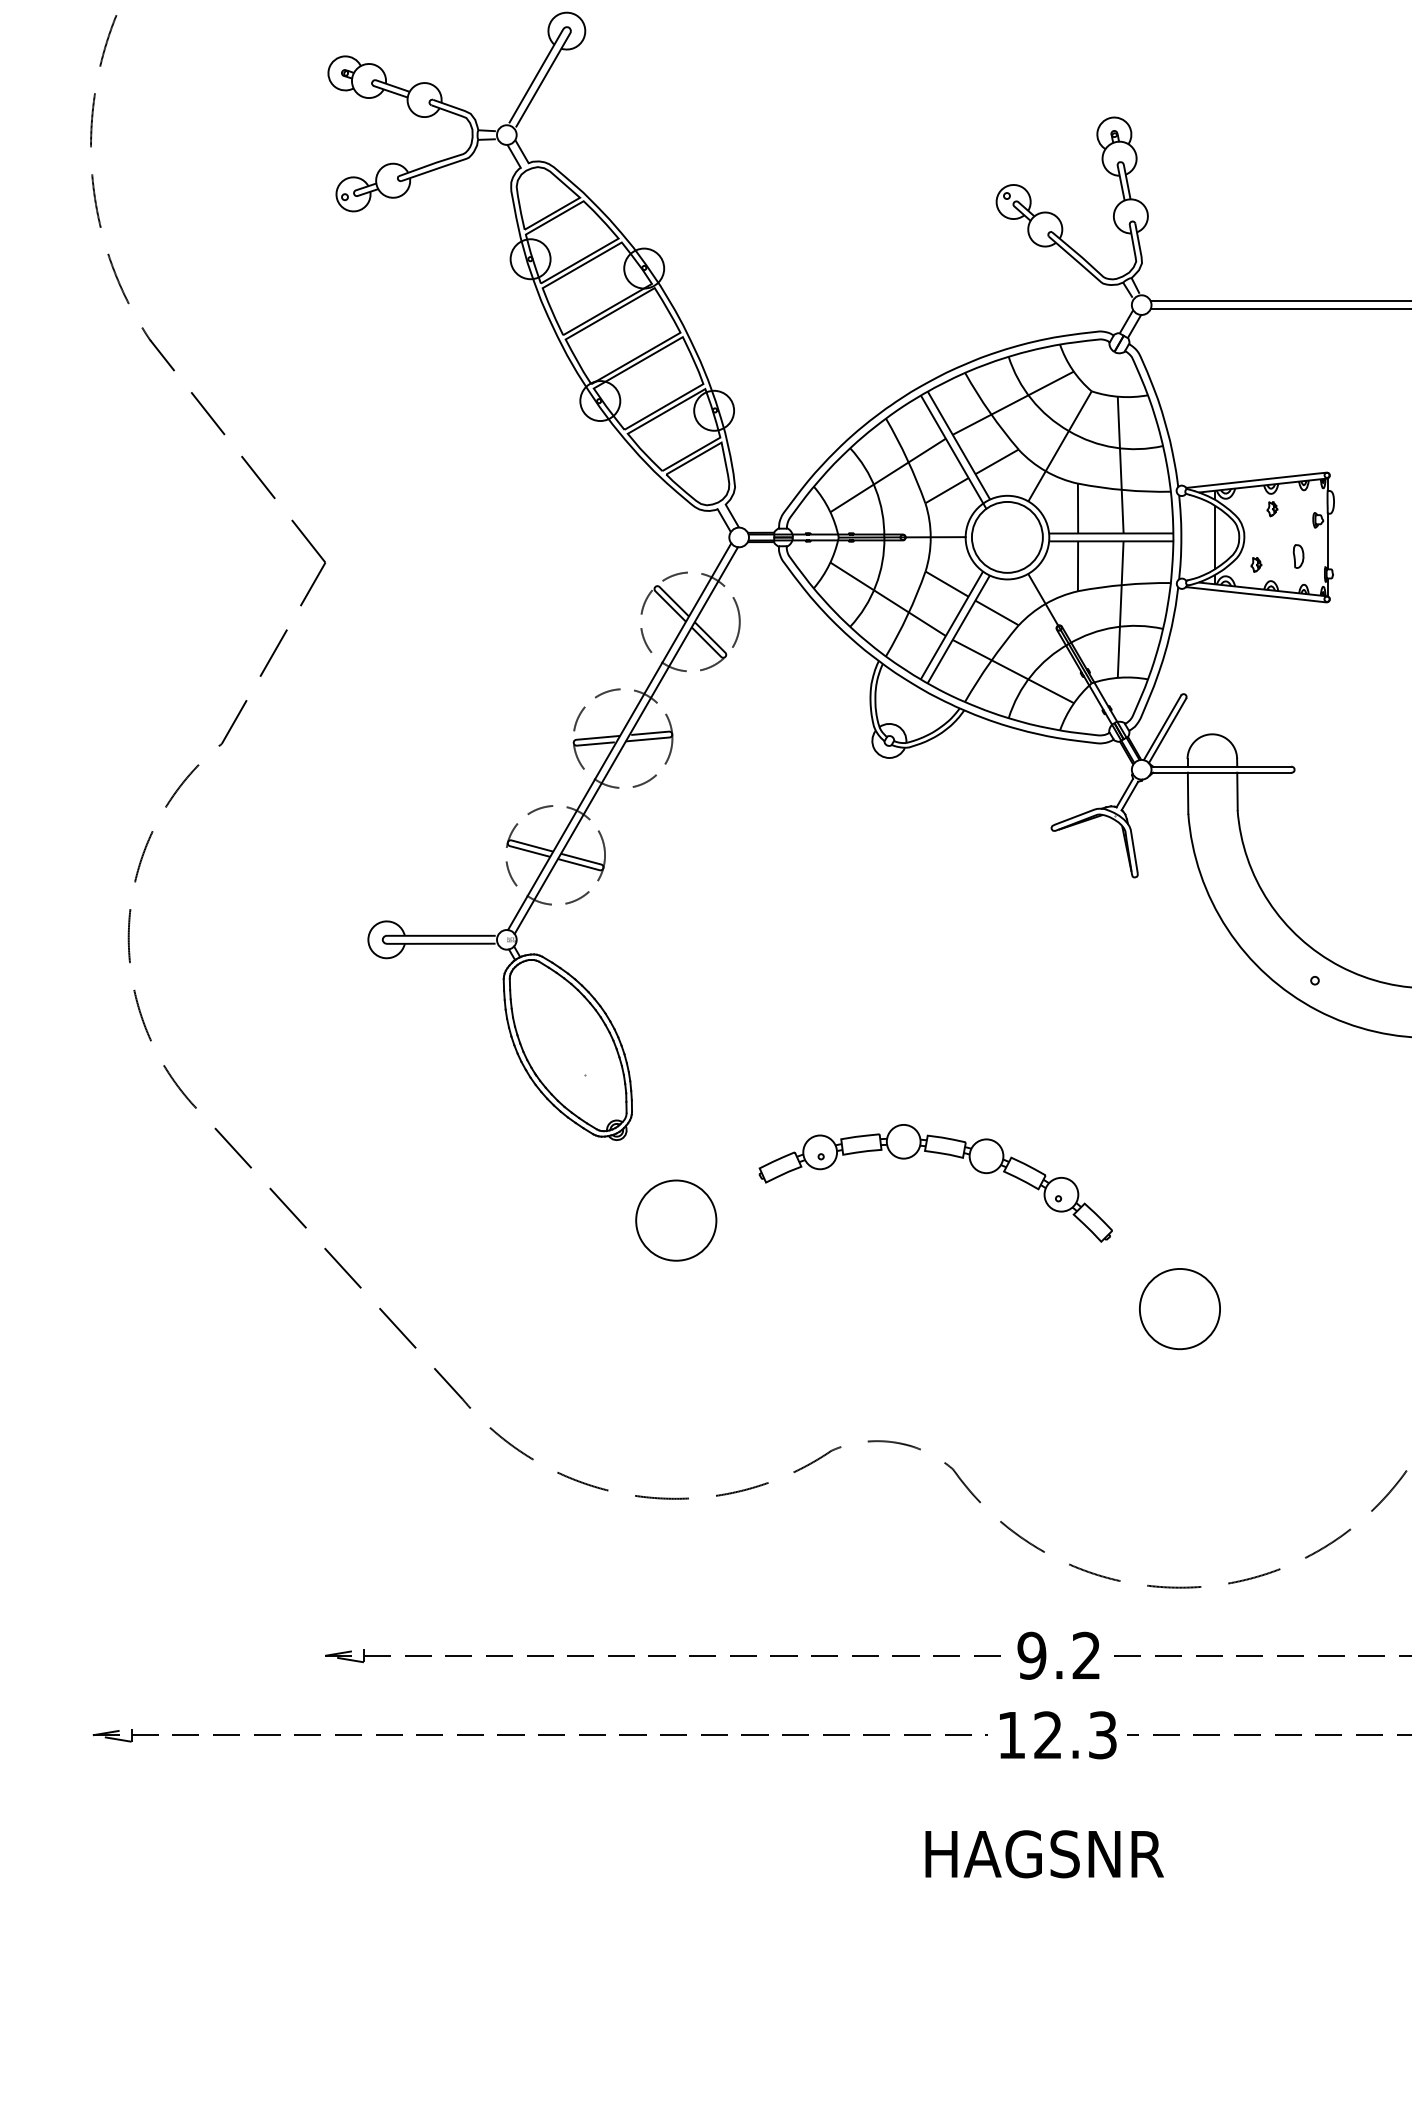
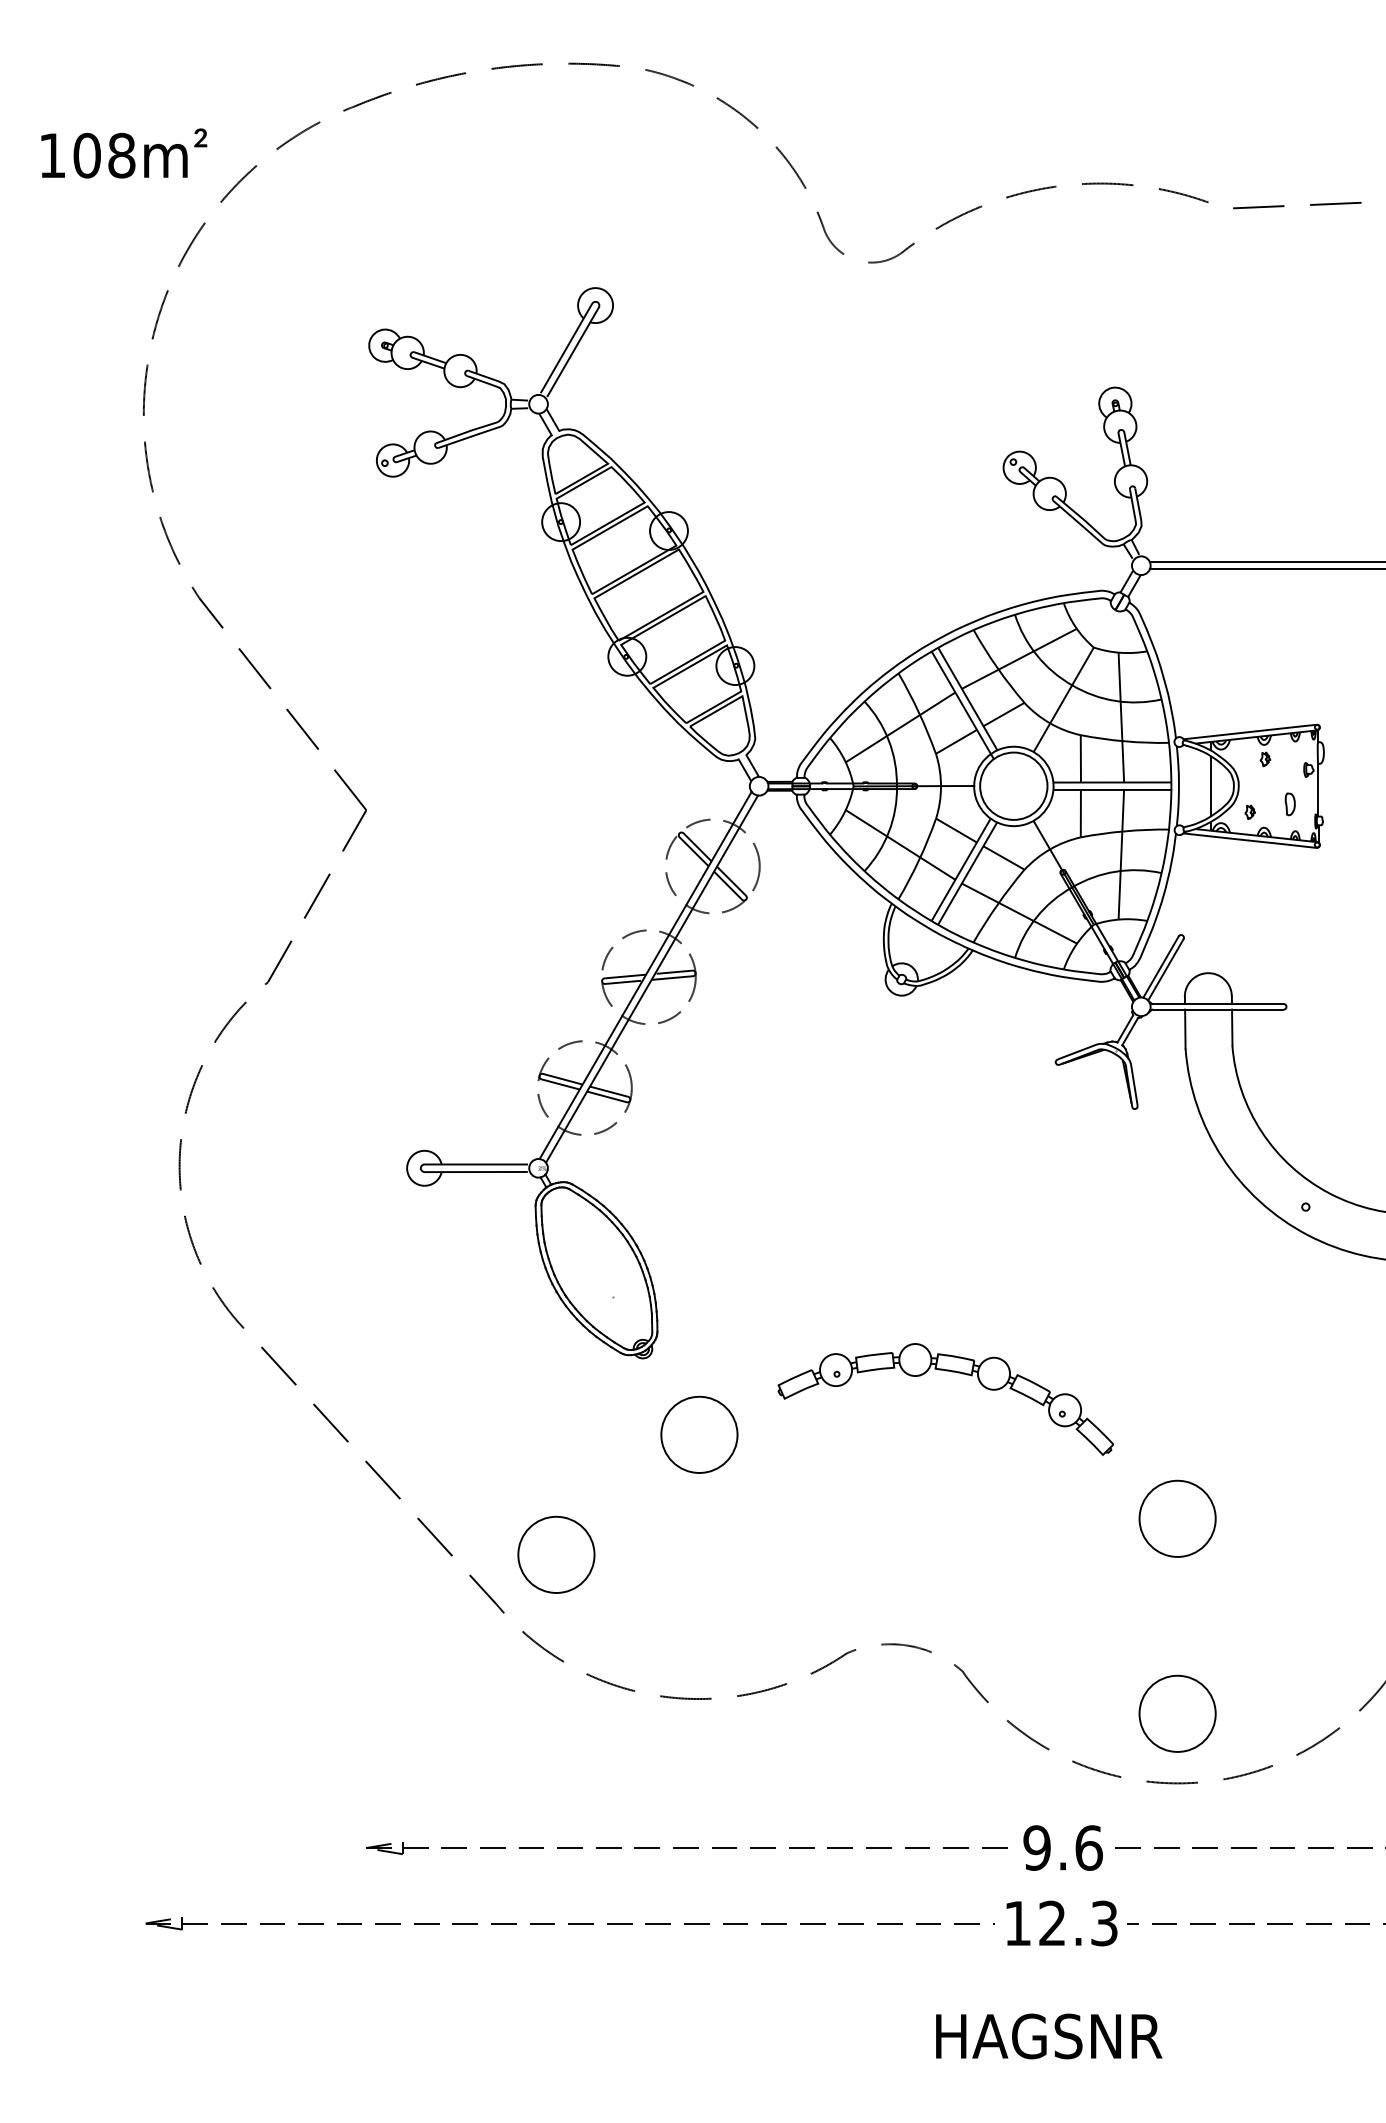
part: (525, 1346) -> (556, 1554), added
part: (1179, 1514) -> (1177, 1713), added
text: (1086, 1655) -> (1088, 1847), 9.2 -> 9.6

